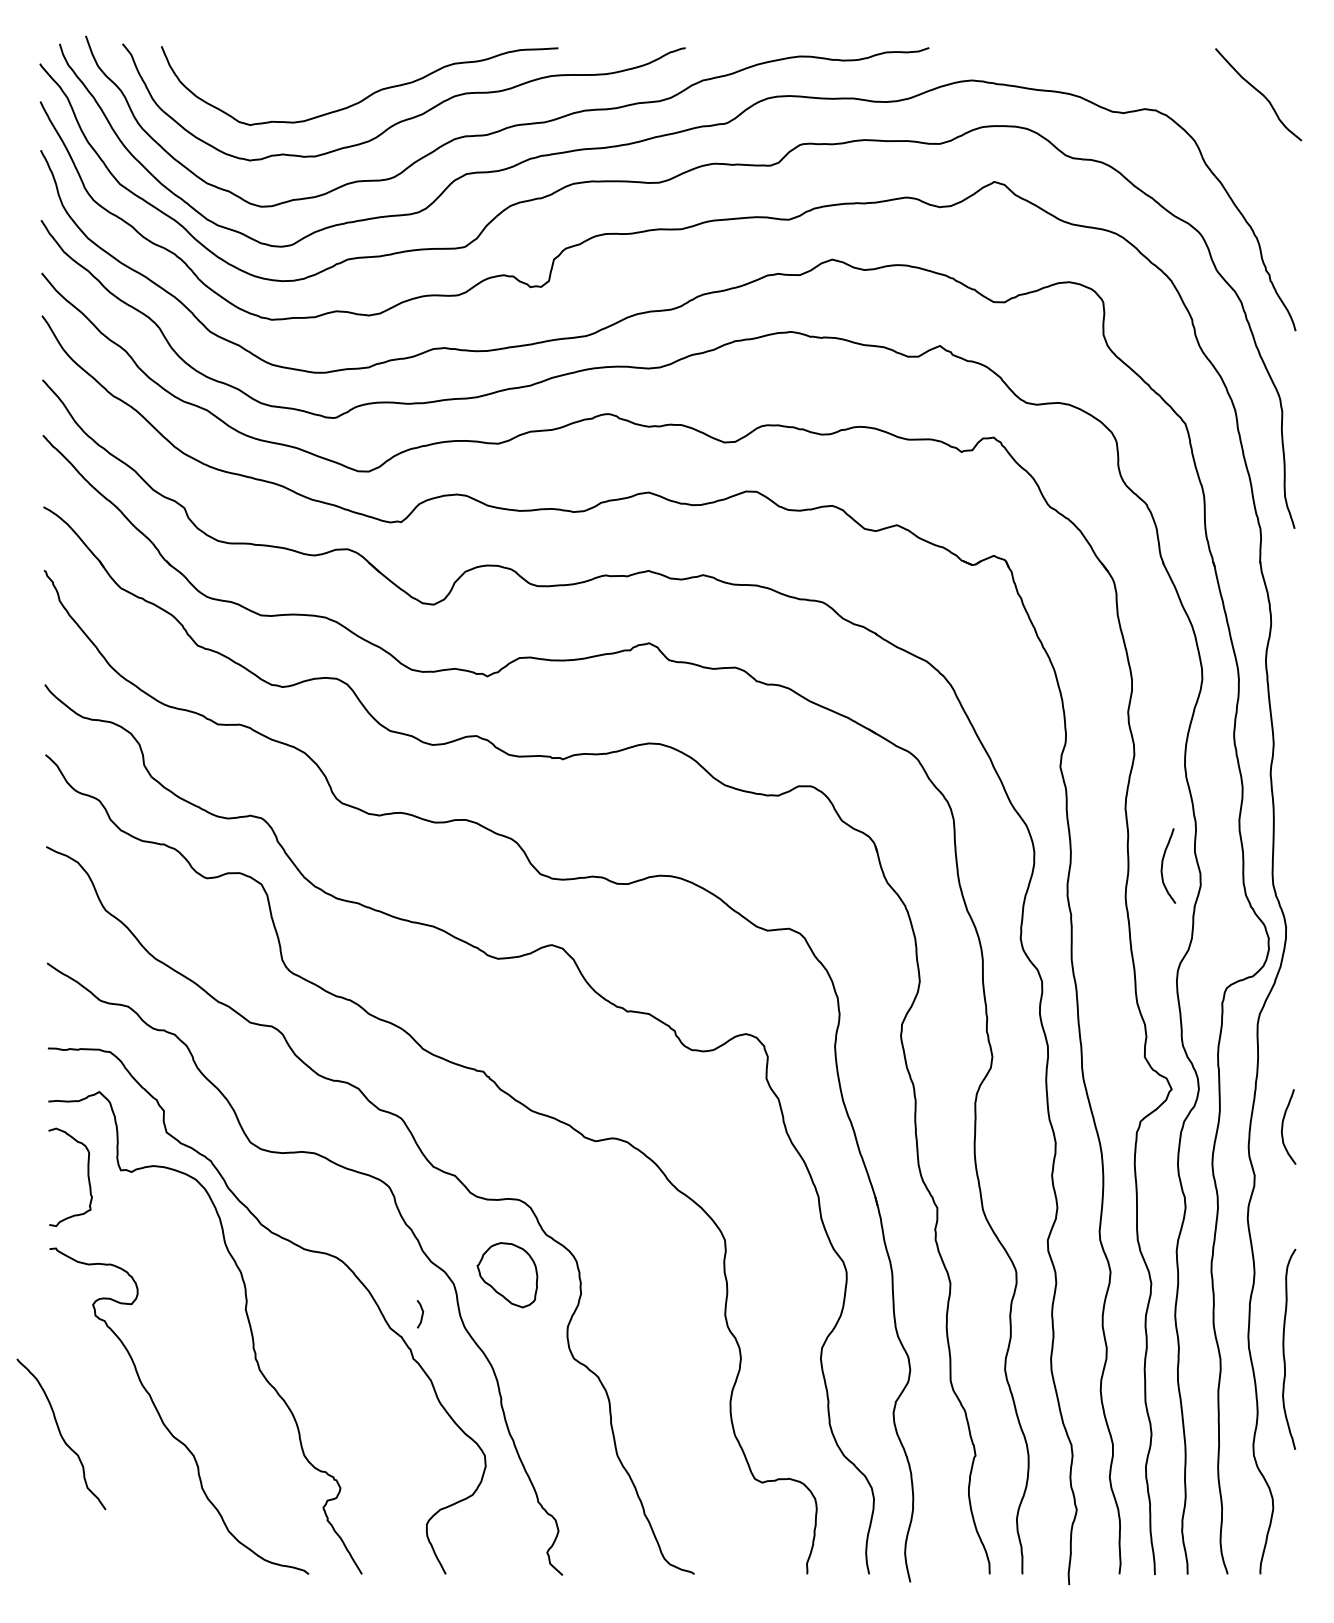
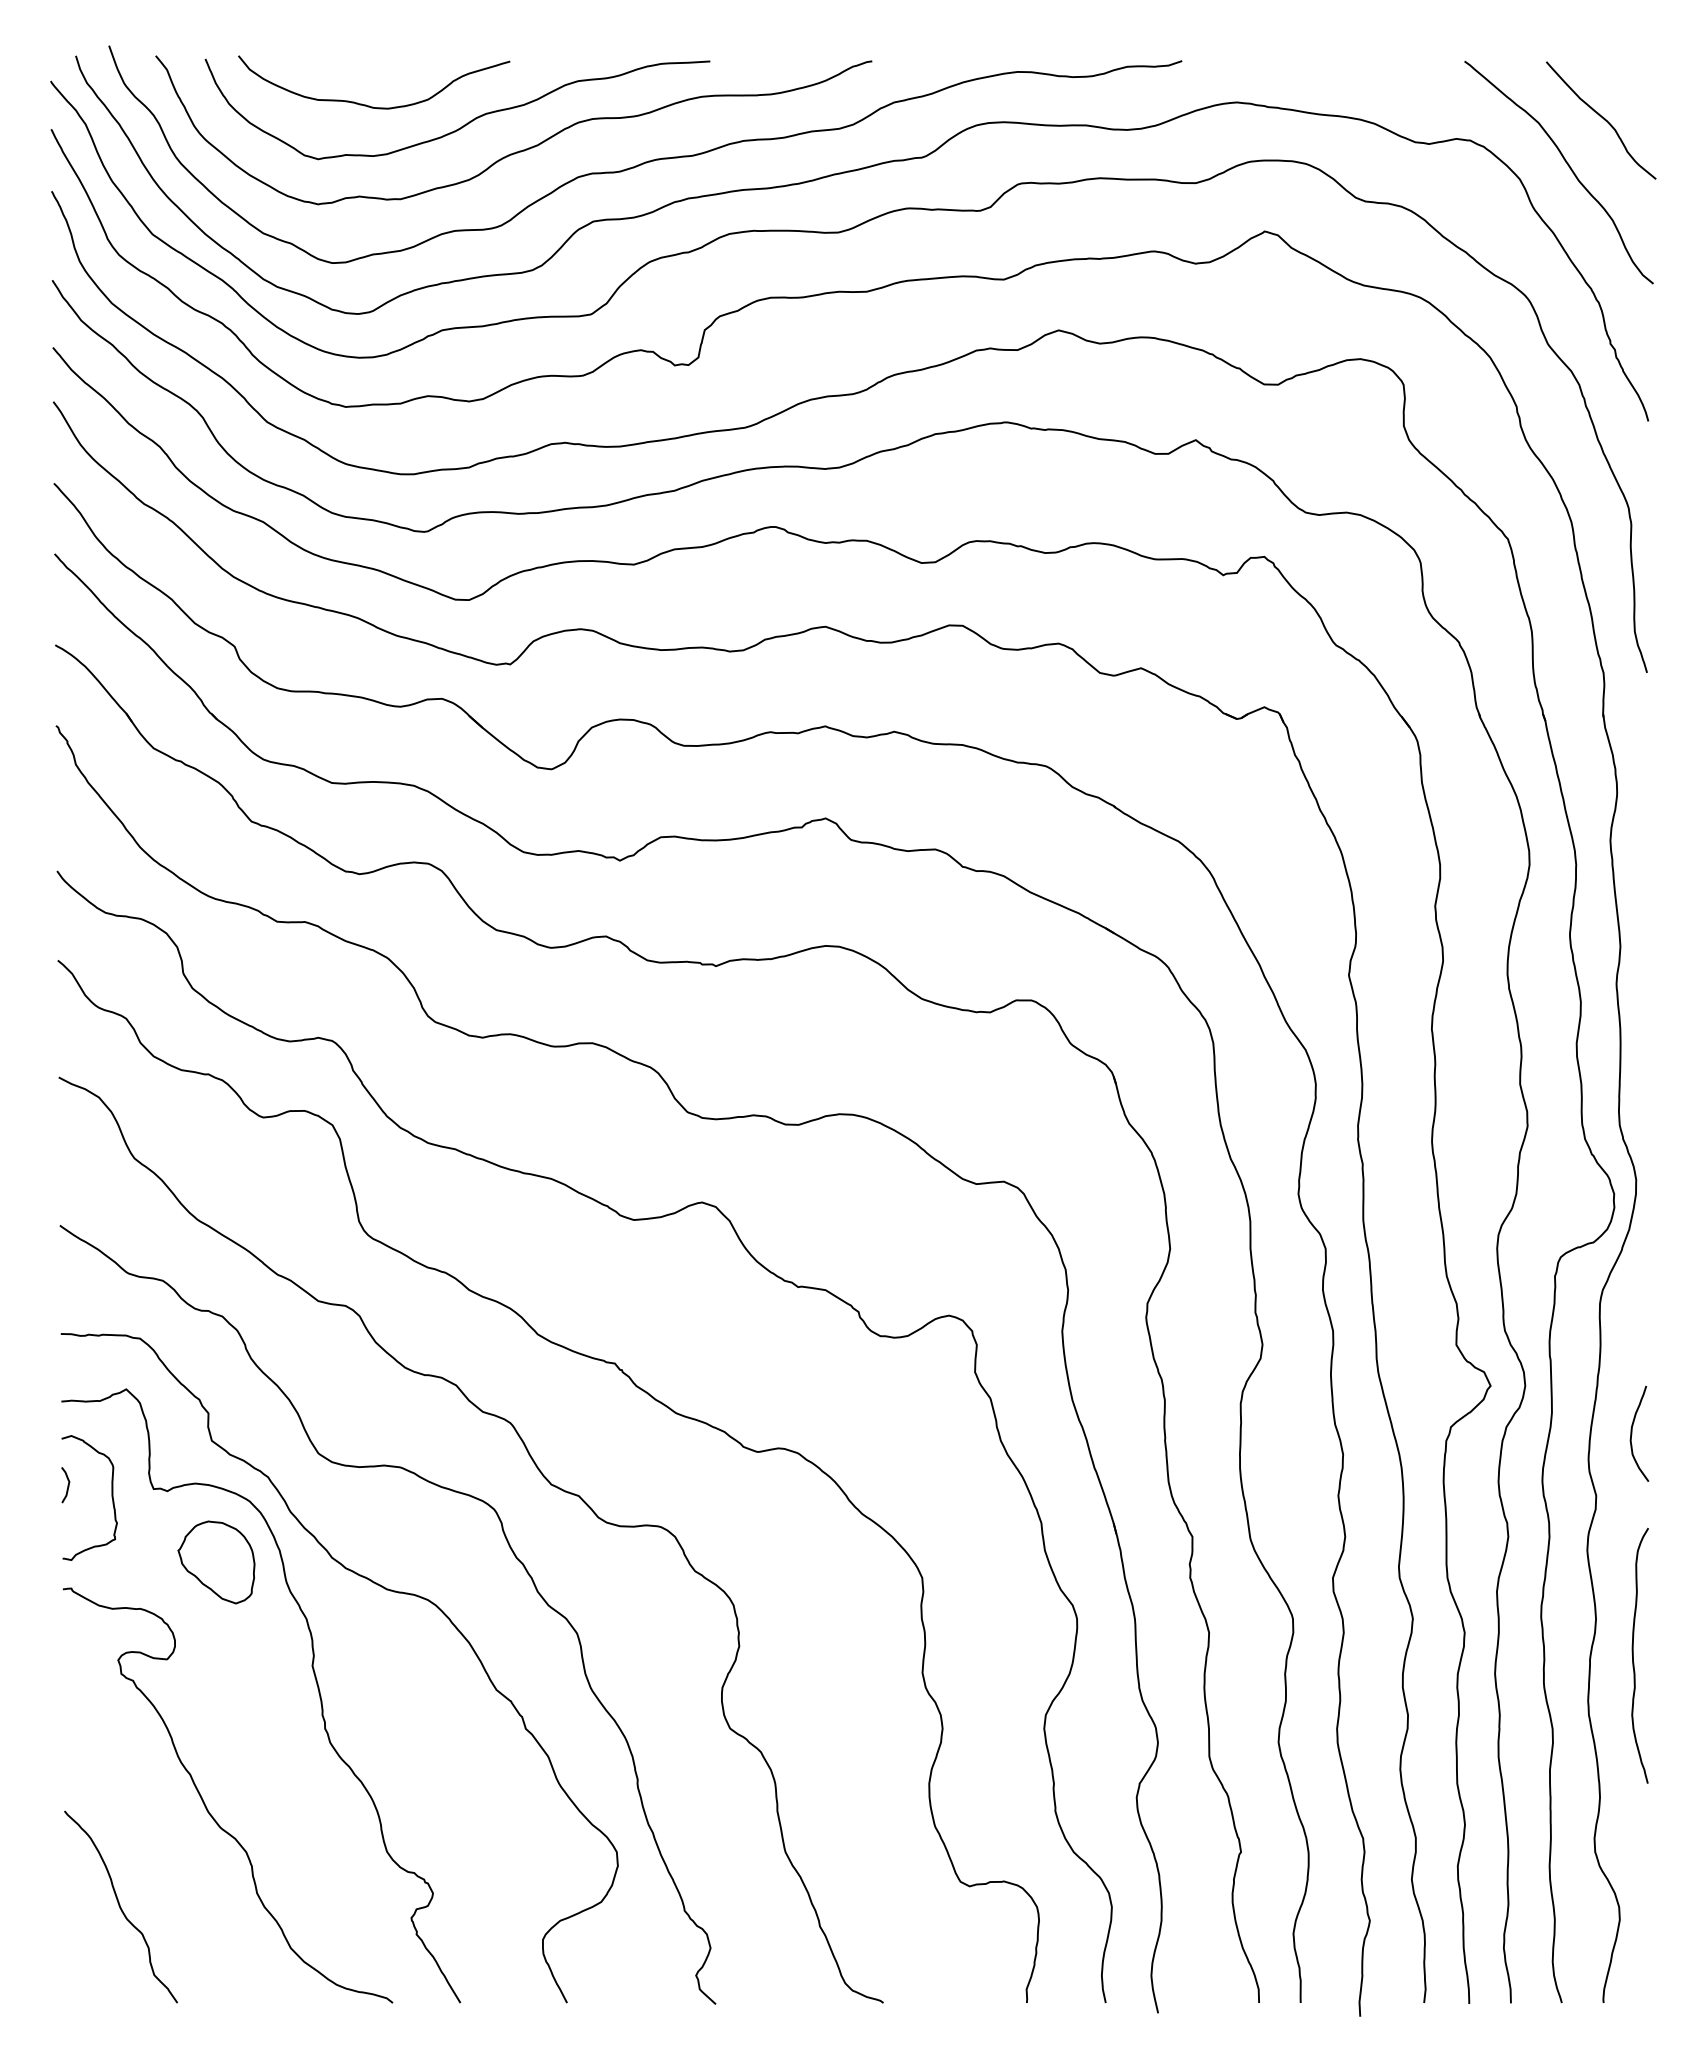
curve: (288, 82) -> (366, 104), added
curve: (1232, 130) -> (1567, 165), added
curve: (1162, 865) -> (1479, 1101), removed
part: (507, 1275) -> (216, 1562), moved
curve: (421, 1314) -> (67, 1485), moved
curve: (1284, 1349) -> (1633, 1655), moved
curve: (60, 1434) -> (120, 1906), moved

